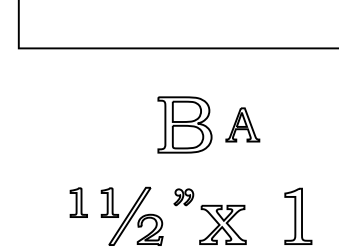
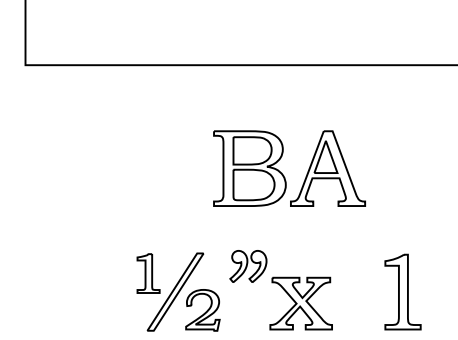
part: (242, 124) -> (327, 168), size x1.67
part: (183, 197) -> (248, 266), size x1.43
part: (78, 202) -> (106, 273), removed

